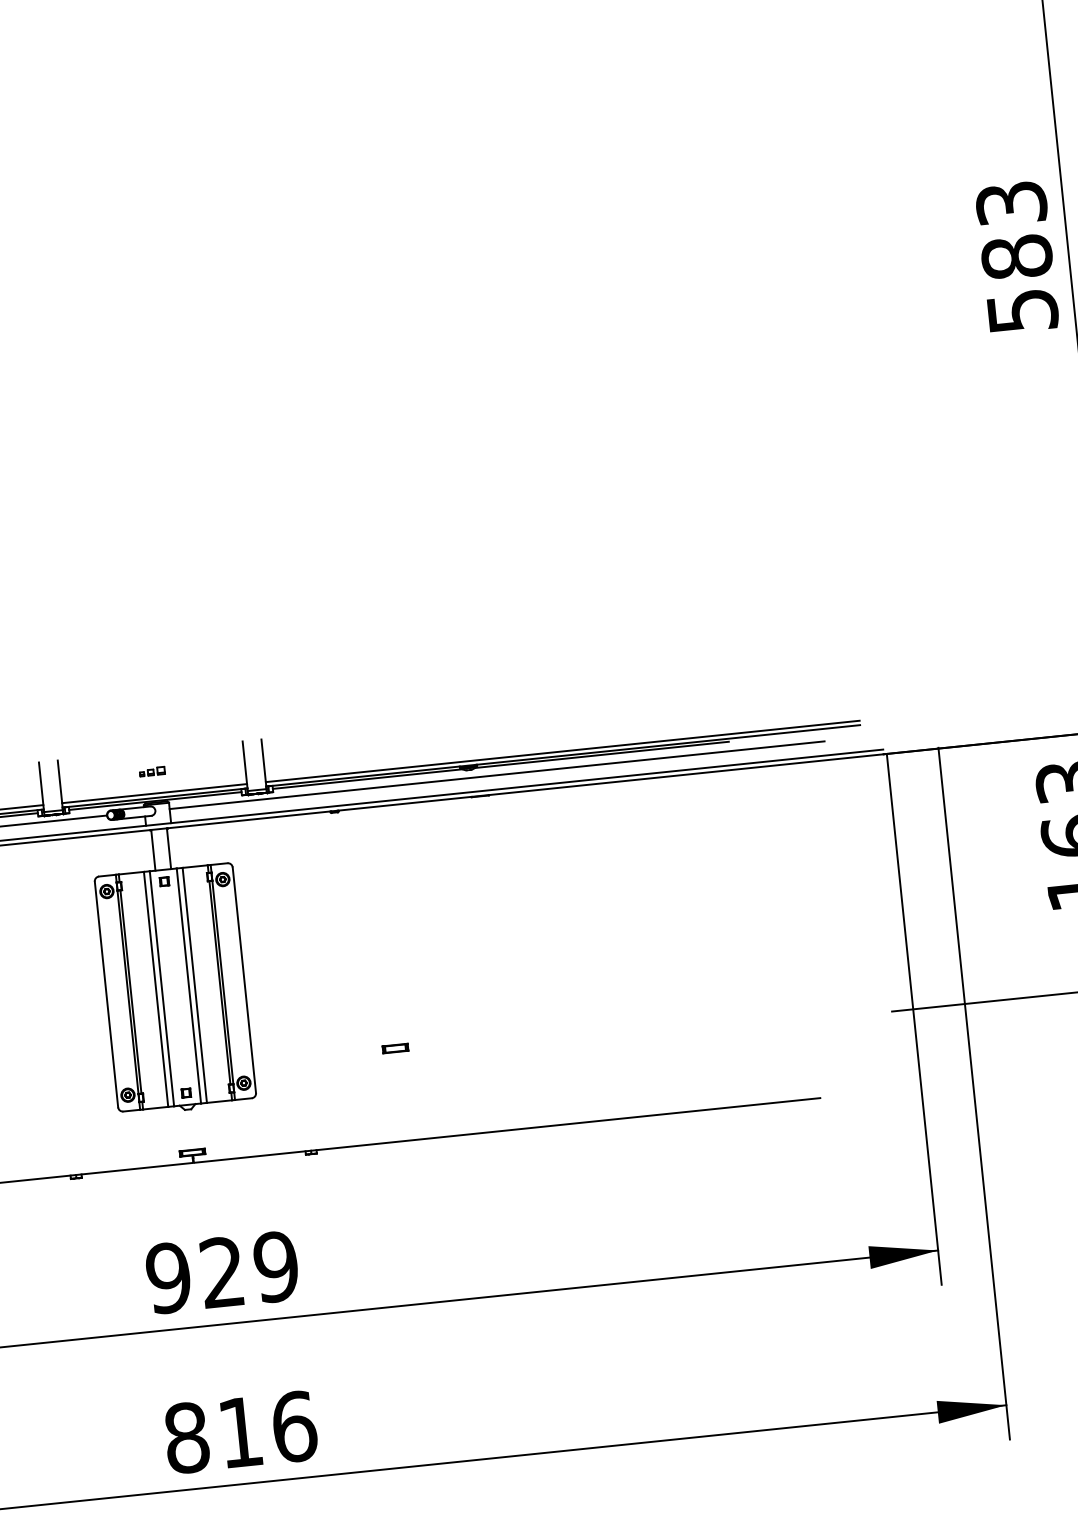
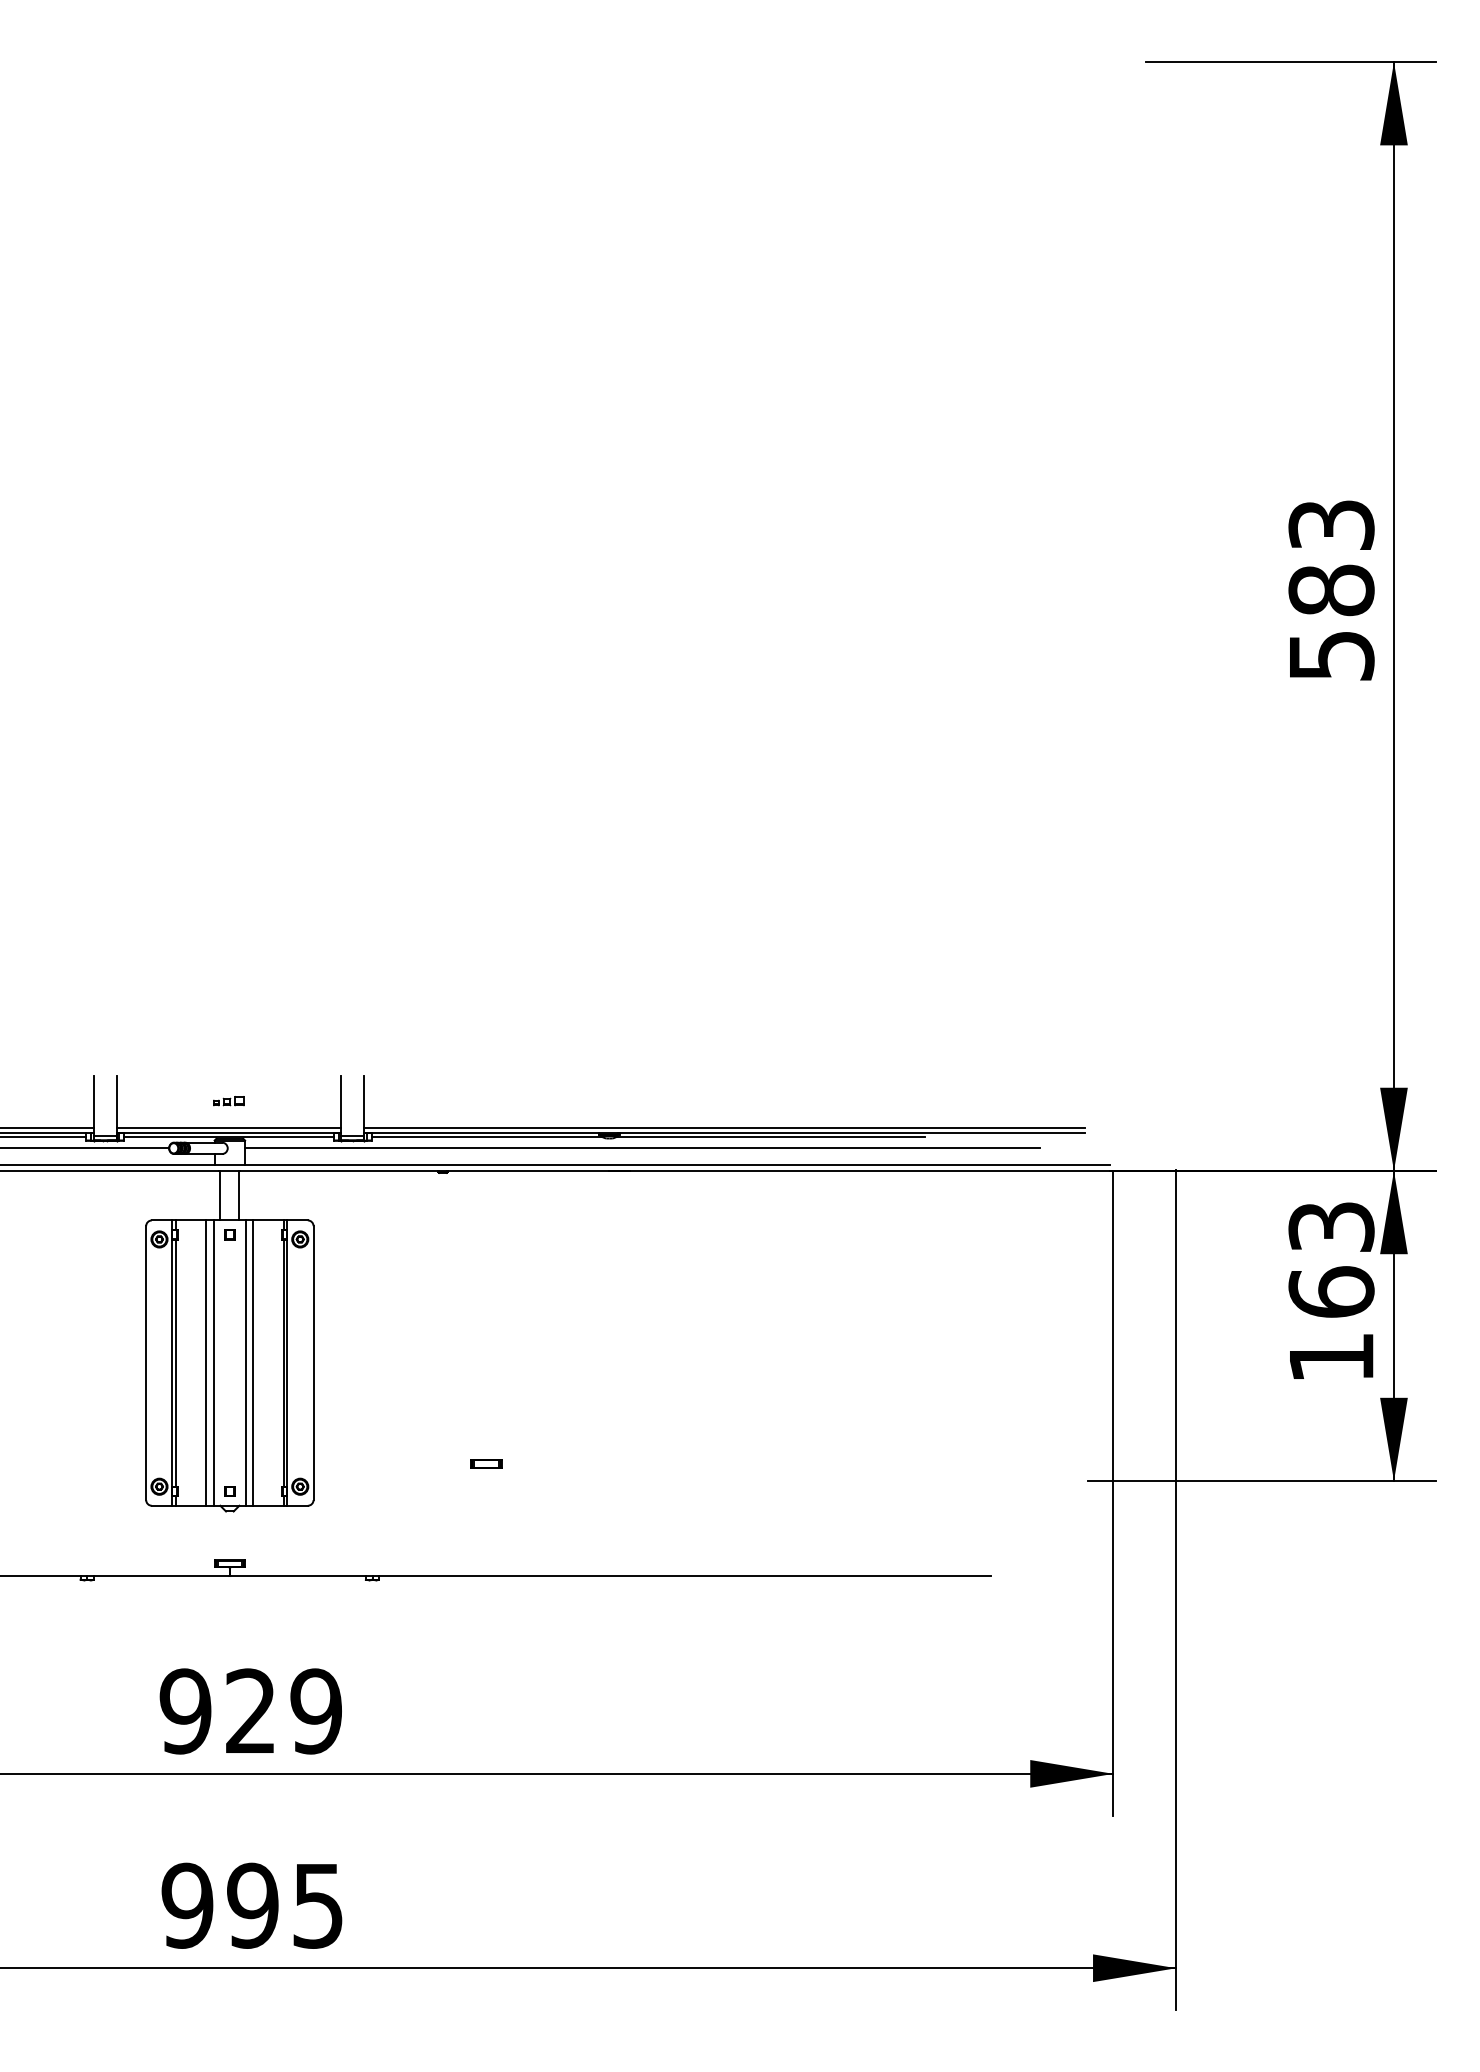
text: (240, 1432) -> (252, 1905), 816 -> 995

